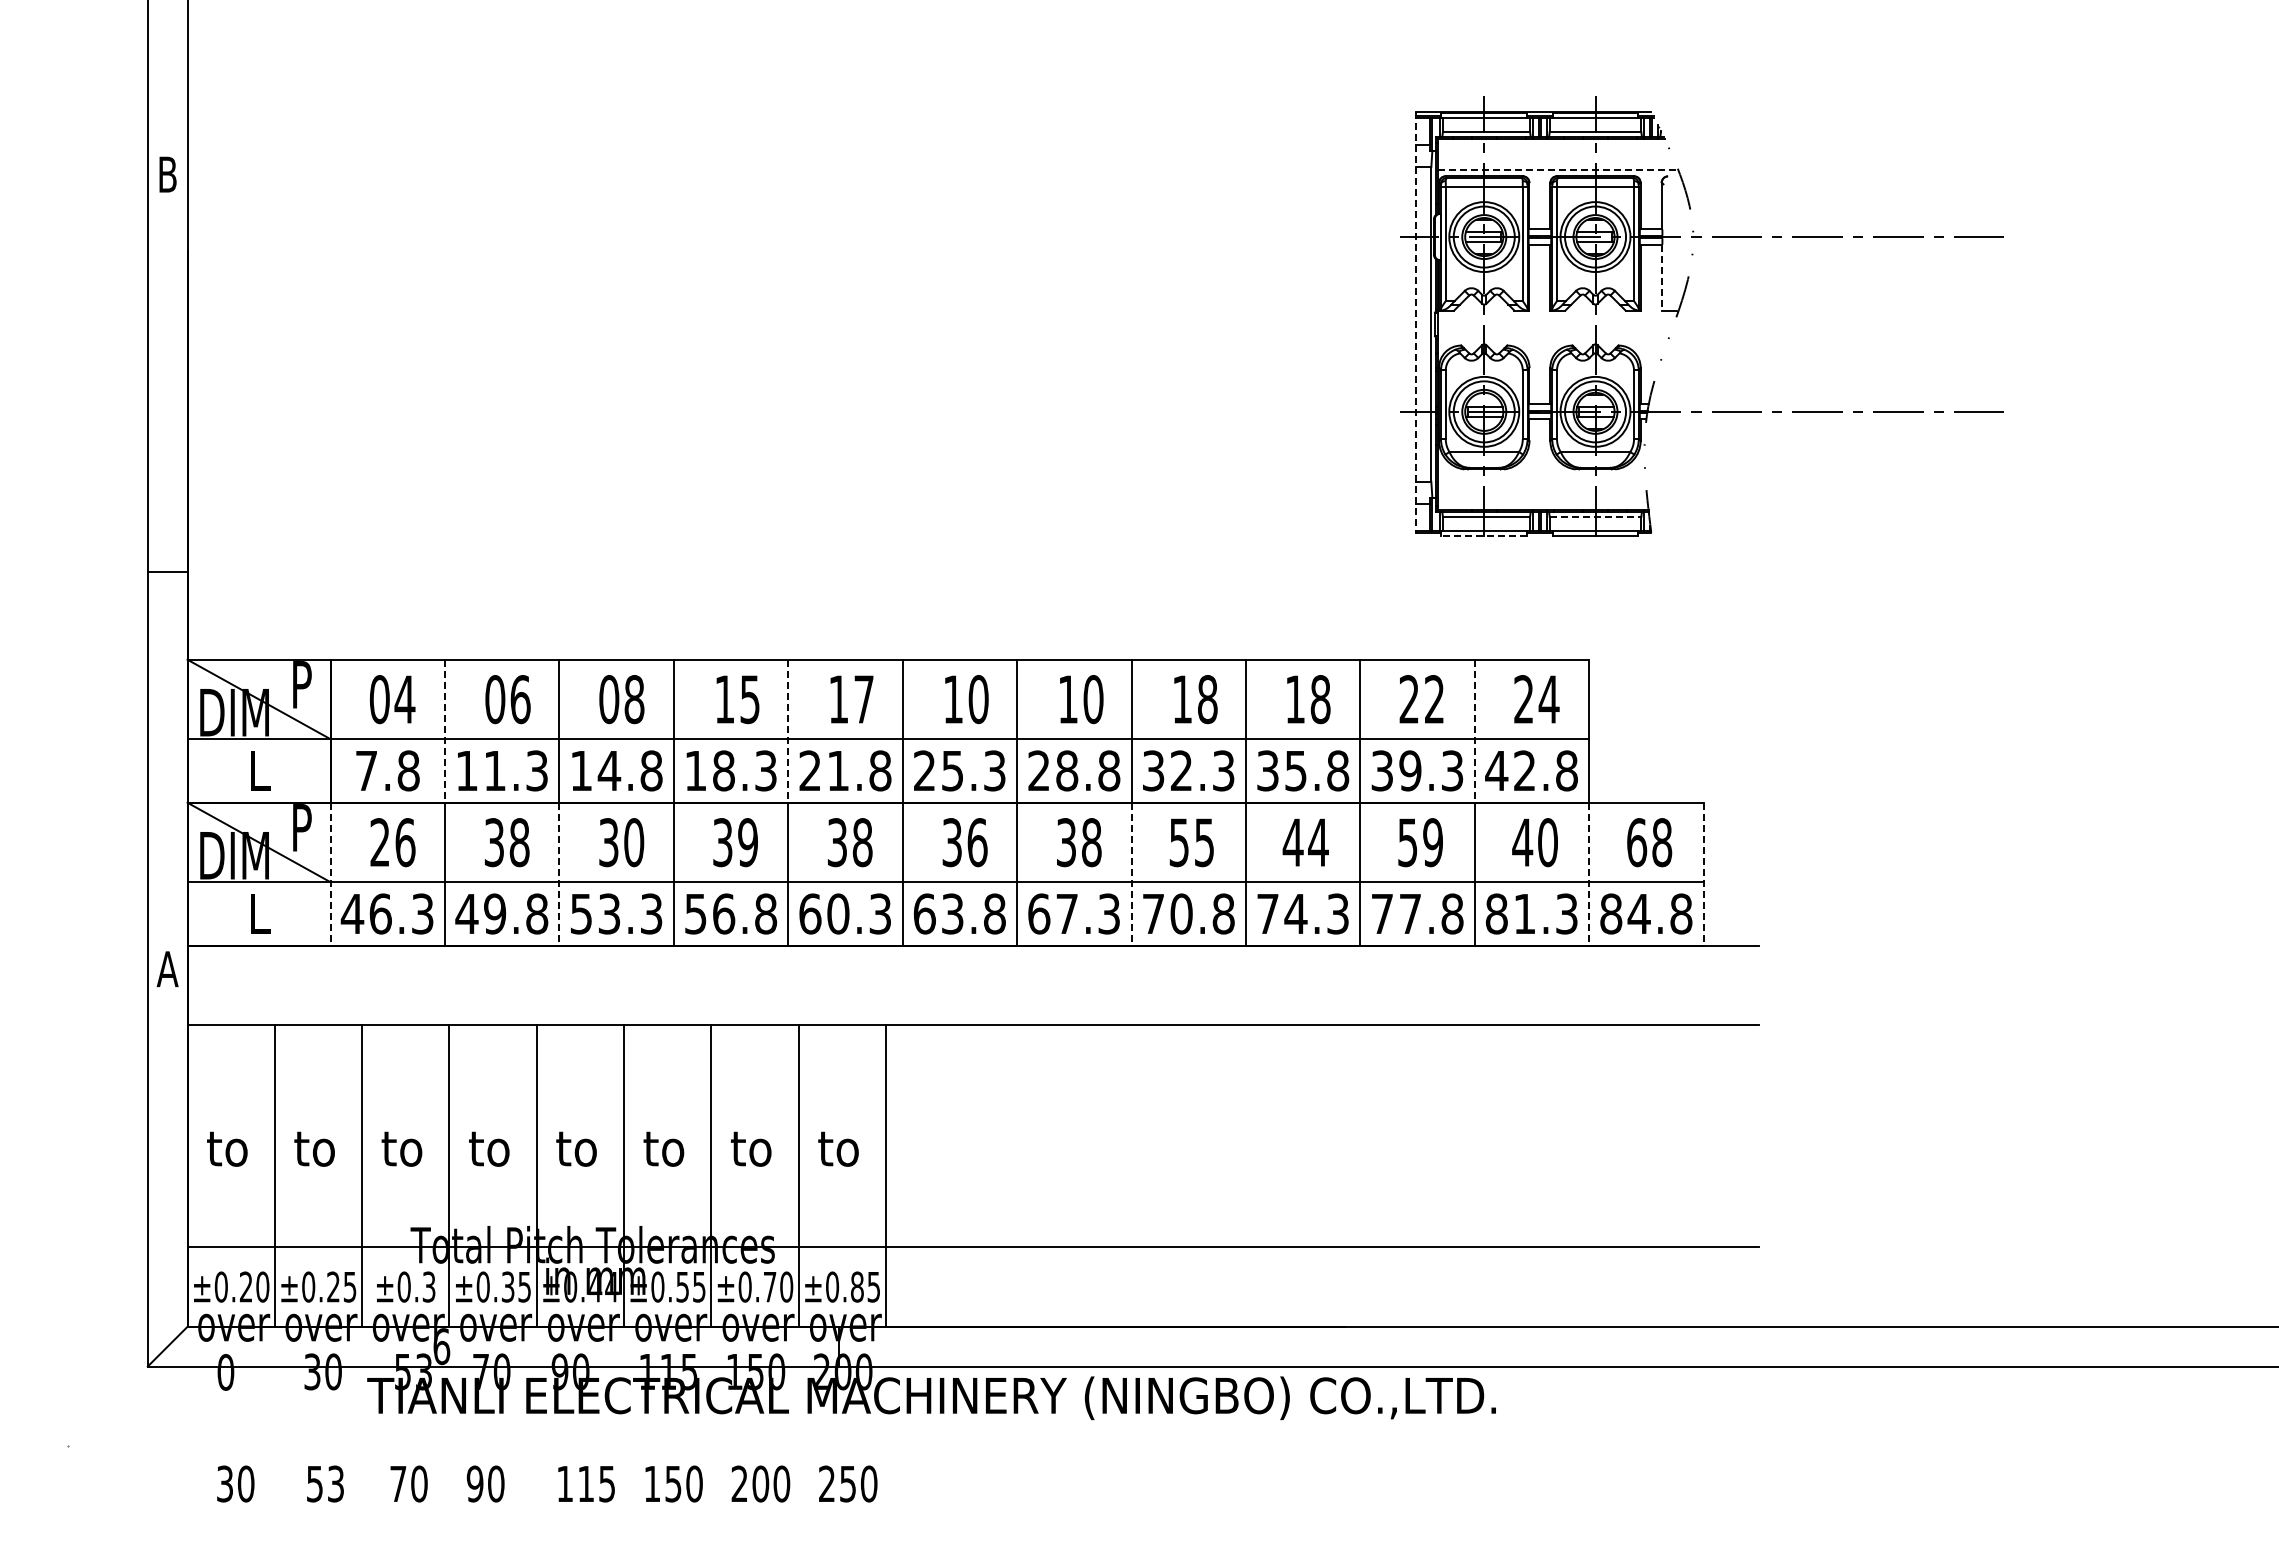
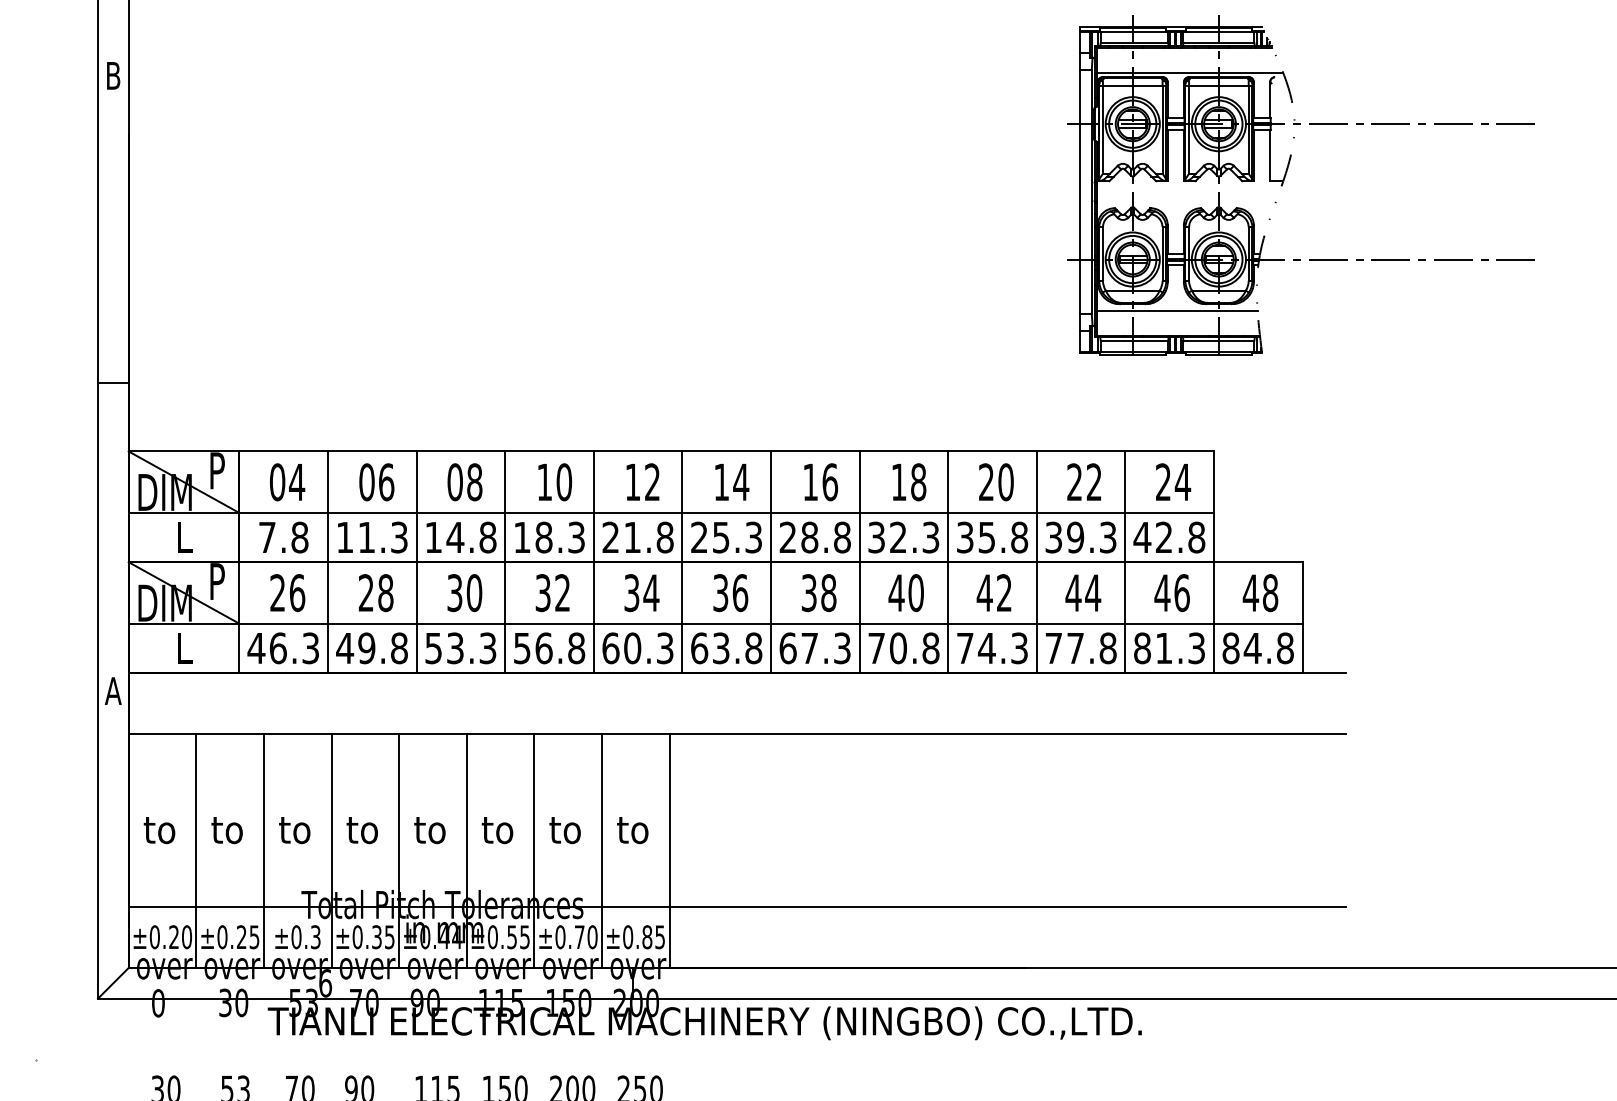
line: (1558, 170) -> (1190, 72), dashed -> solid
line: (1661, 277) -> (1269, 155), dashed -> solid
line: (1415, 322) -> (1079, 190), dashed -> solid
line: (1541, 478) -> (1177, 311), added
line: (1595, 517) -> (1218, 341), dashed -> solid
line: (1484, 535) -> (1132, 355), dashed -> solid
text: (750, 699) -> (564, 482), 15 -> 10
text: (863, 699) -> (652, 482), 17 -> 12
text: (978, 699) -> (741, 482), 10 -> 14
text: (1093, 699) -> (830, 482), 10 -> 16
text: (1307, 699) -> (995, 482), 18 -> 20
line: (444, 731) -> (327, 507), dashed -> solid
line: (788, 731) -> (594, 507), dashed -> solid
line: (1474, 731) -> (1125, 507), dashed -> solid
text: (493, 842) -> (365, 592), 38 -> 28
text: (747, 842) -> (562, 592), 39 -> 32
text: (862, 842) -> (651, 592), 38 -> 34
text: (1191, 842) -> (906, 592), 55 -> 40
text: (1318, 842) -> (1004, 592), 44 -> 42
text: (1420, 842) -> (1083, 592), 59 -> 44
text: (1548, 842) -> (1182, 592), 40 -> 46
text: (1636, 842) -> (1250, 592), 68 -> 48
line: (330, 874) -> (239, 617), dashed -> solid
line: (559, 874) -> (416, 617), dashed -> solid
line: (1131, 874) -> (859, 617), dashed -> solid
line: (1589, 874) -> (1214, 617), dashed -> solid
line: (1703, 874) -> (1302, 617), dashed -> solid

